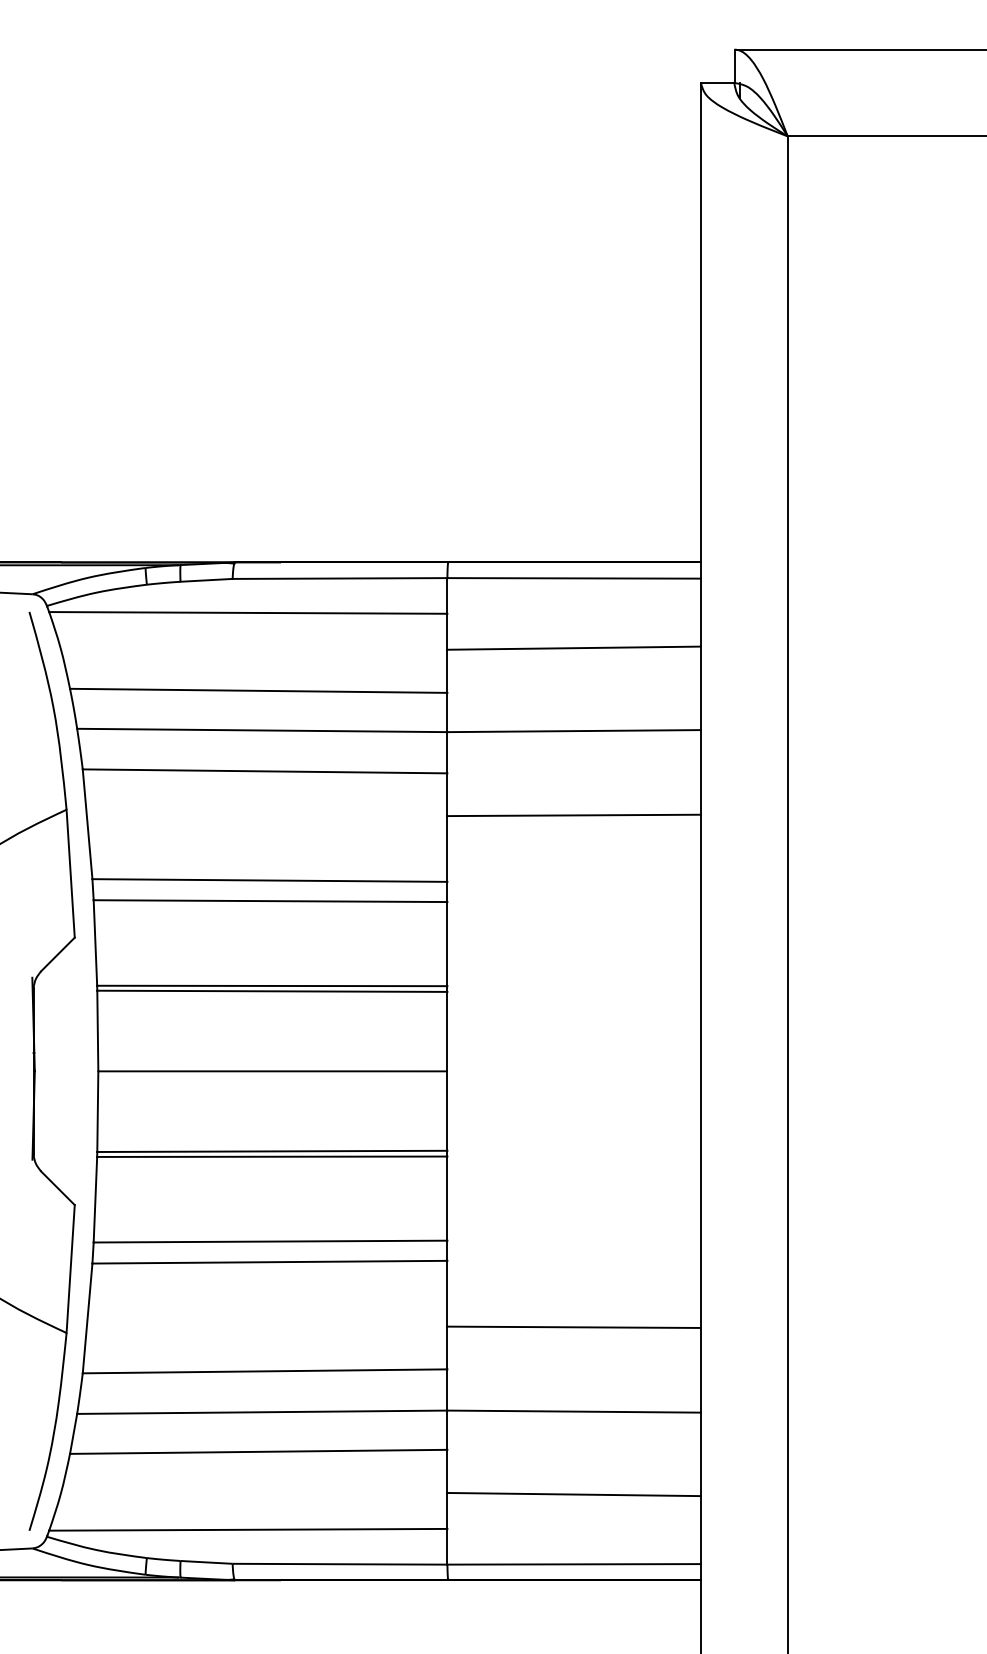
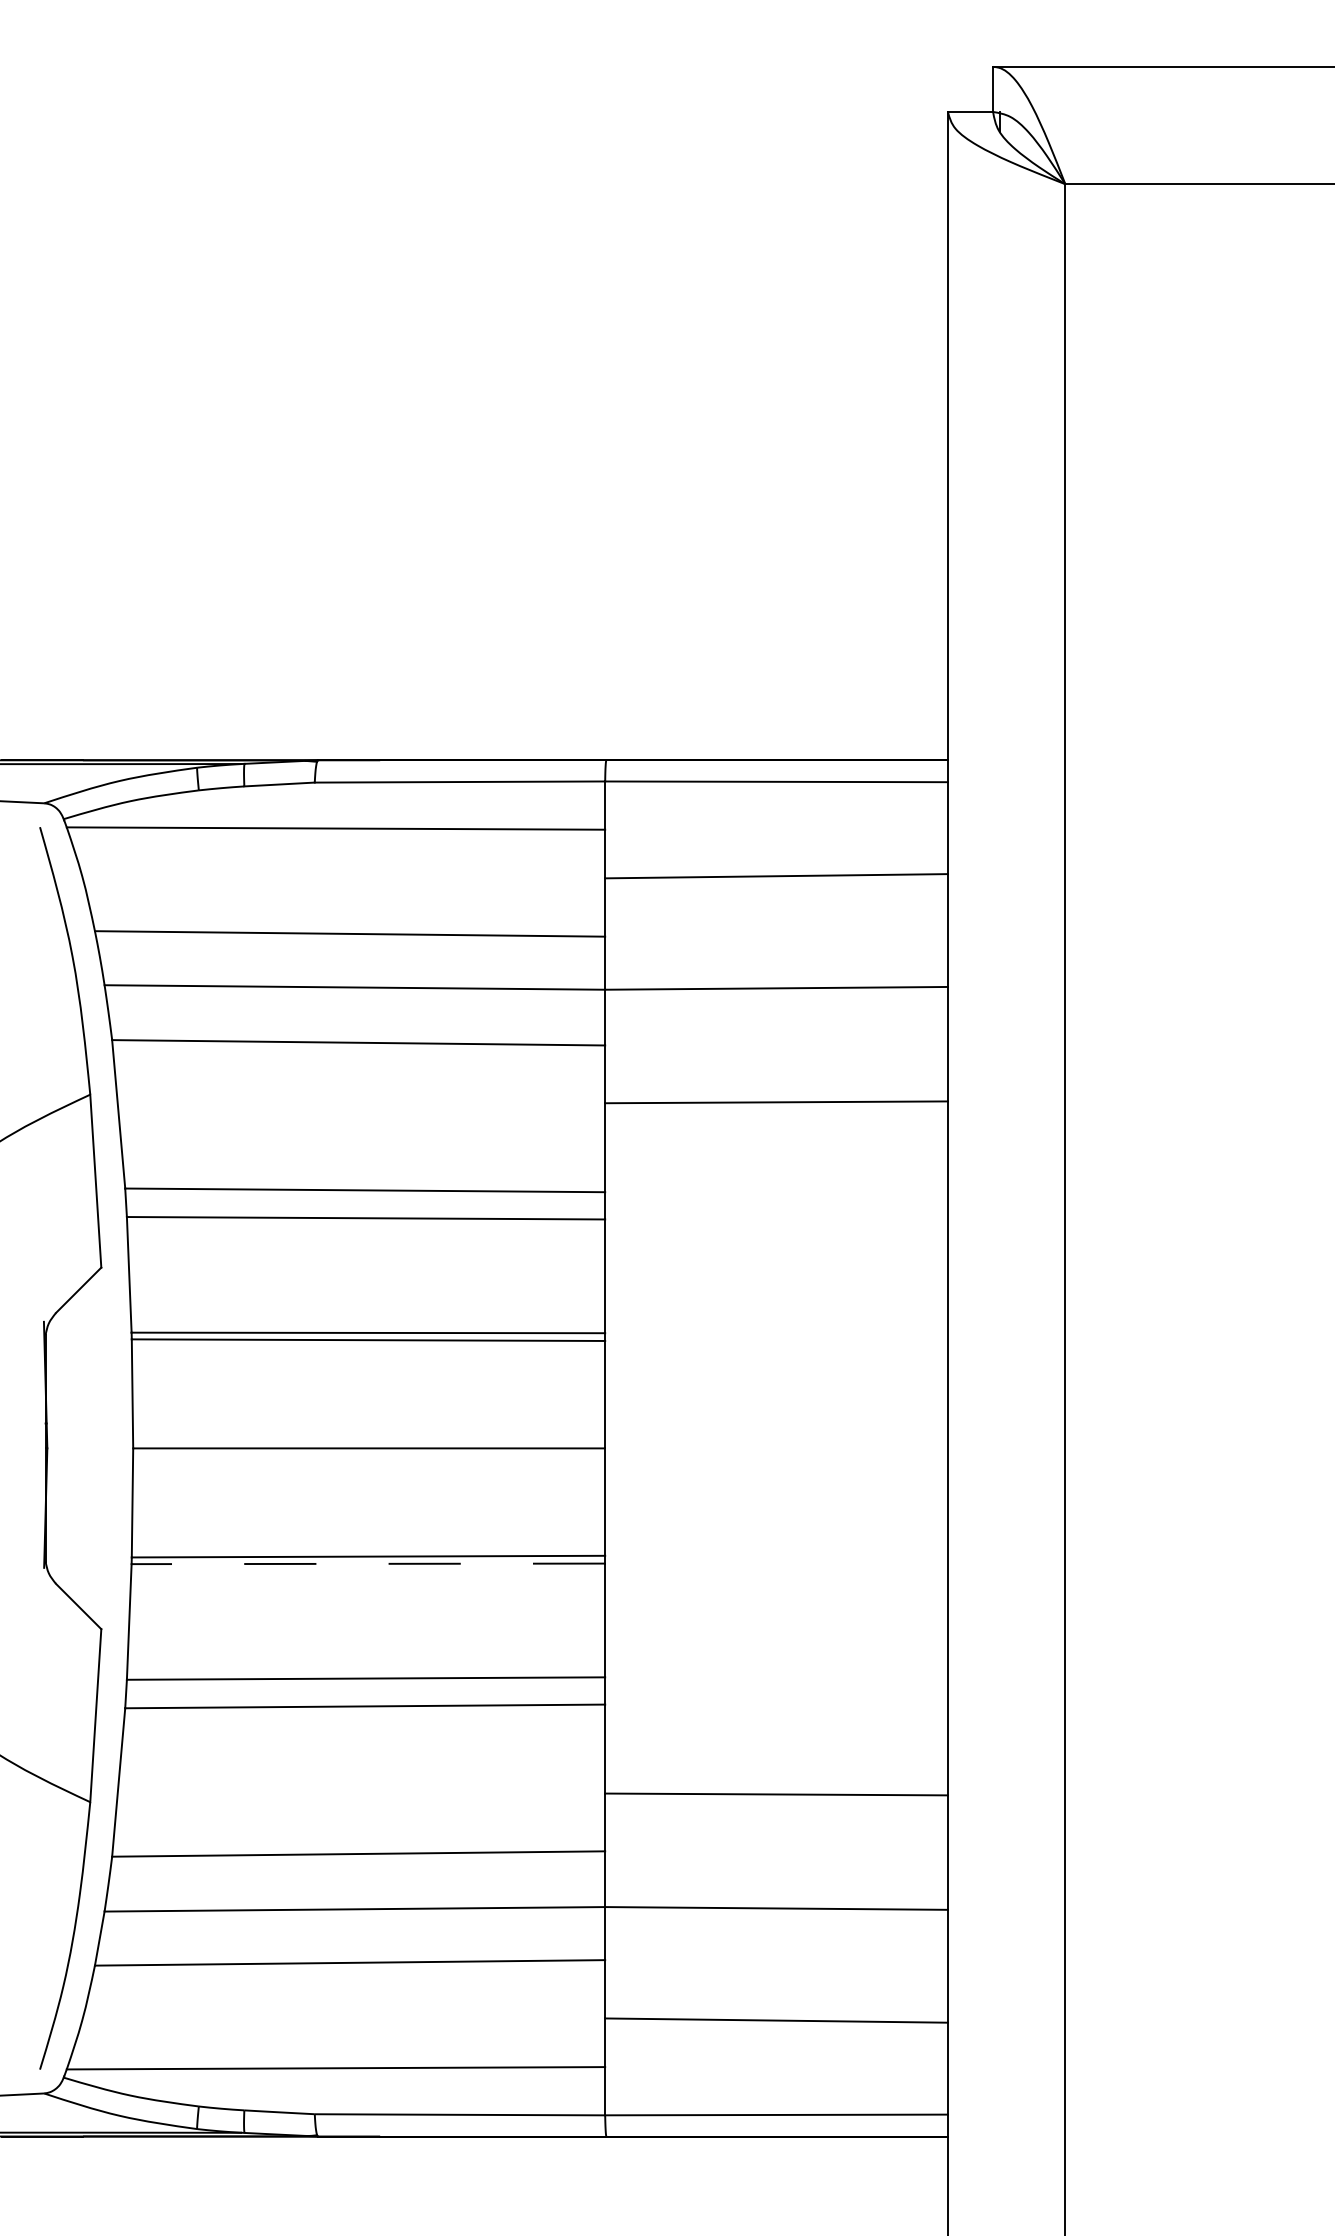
line: (271, 1156) -> (367, 1563), solid -> dashed

